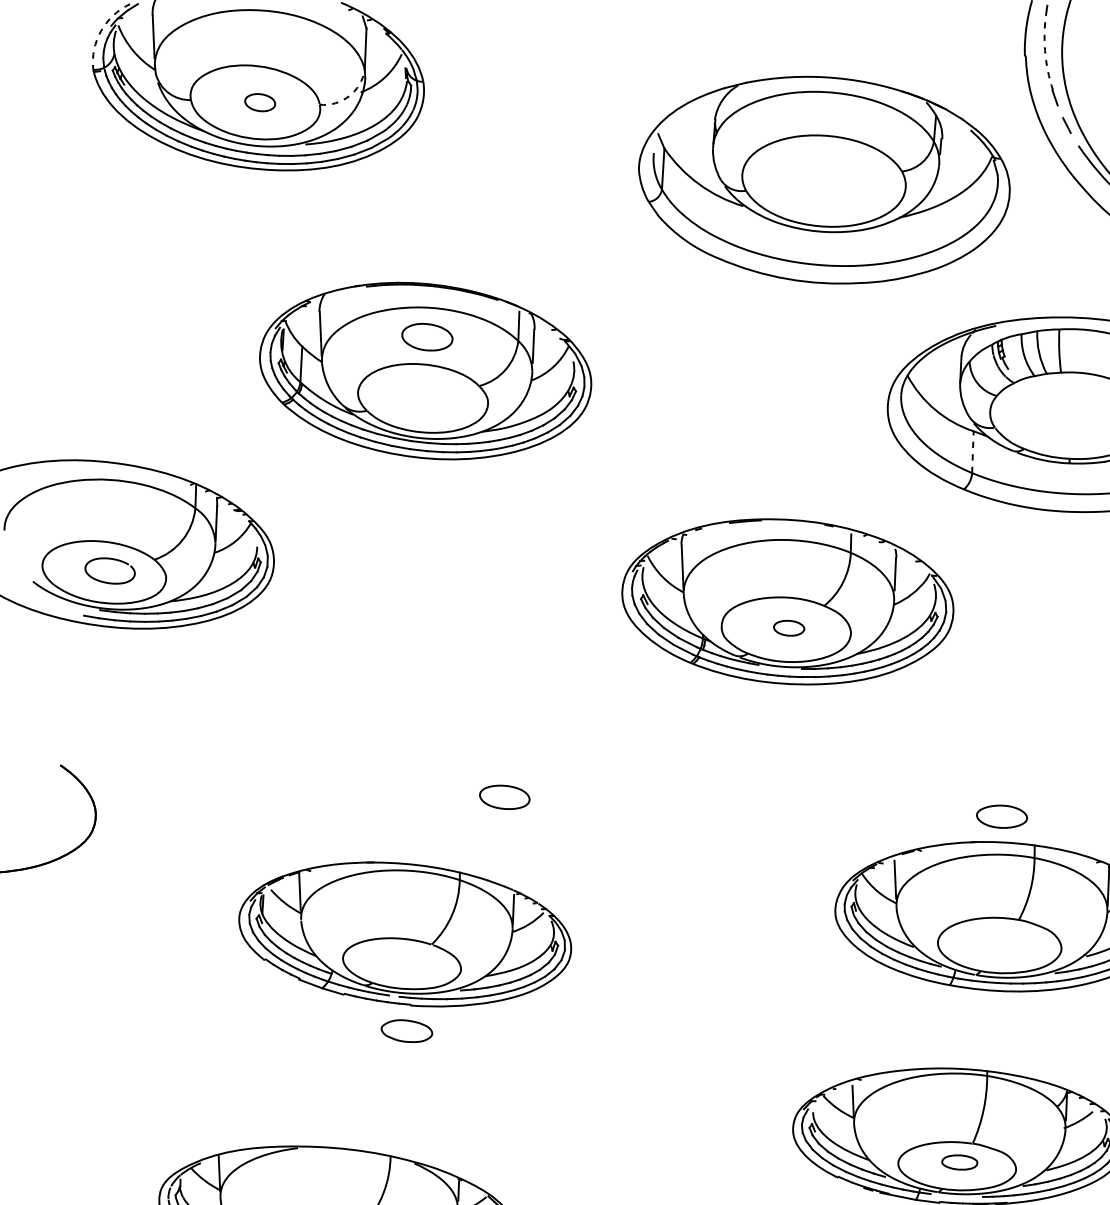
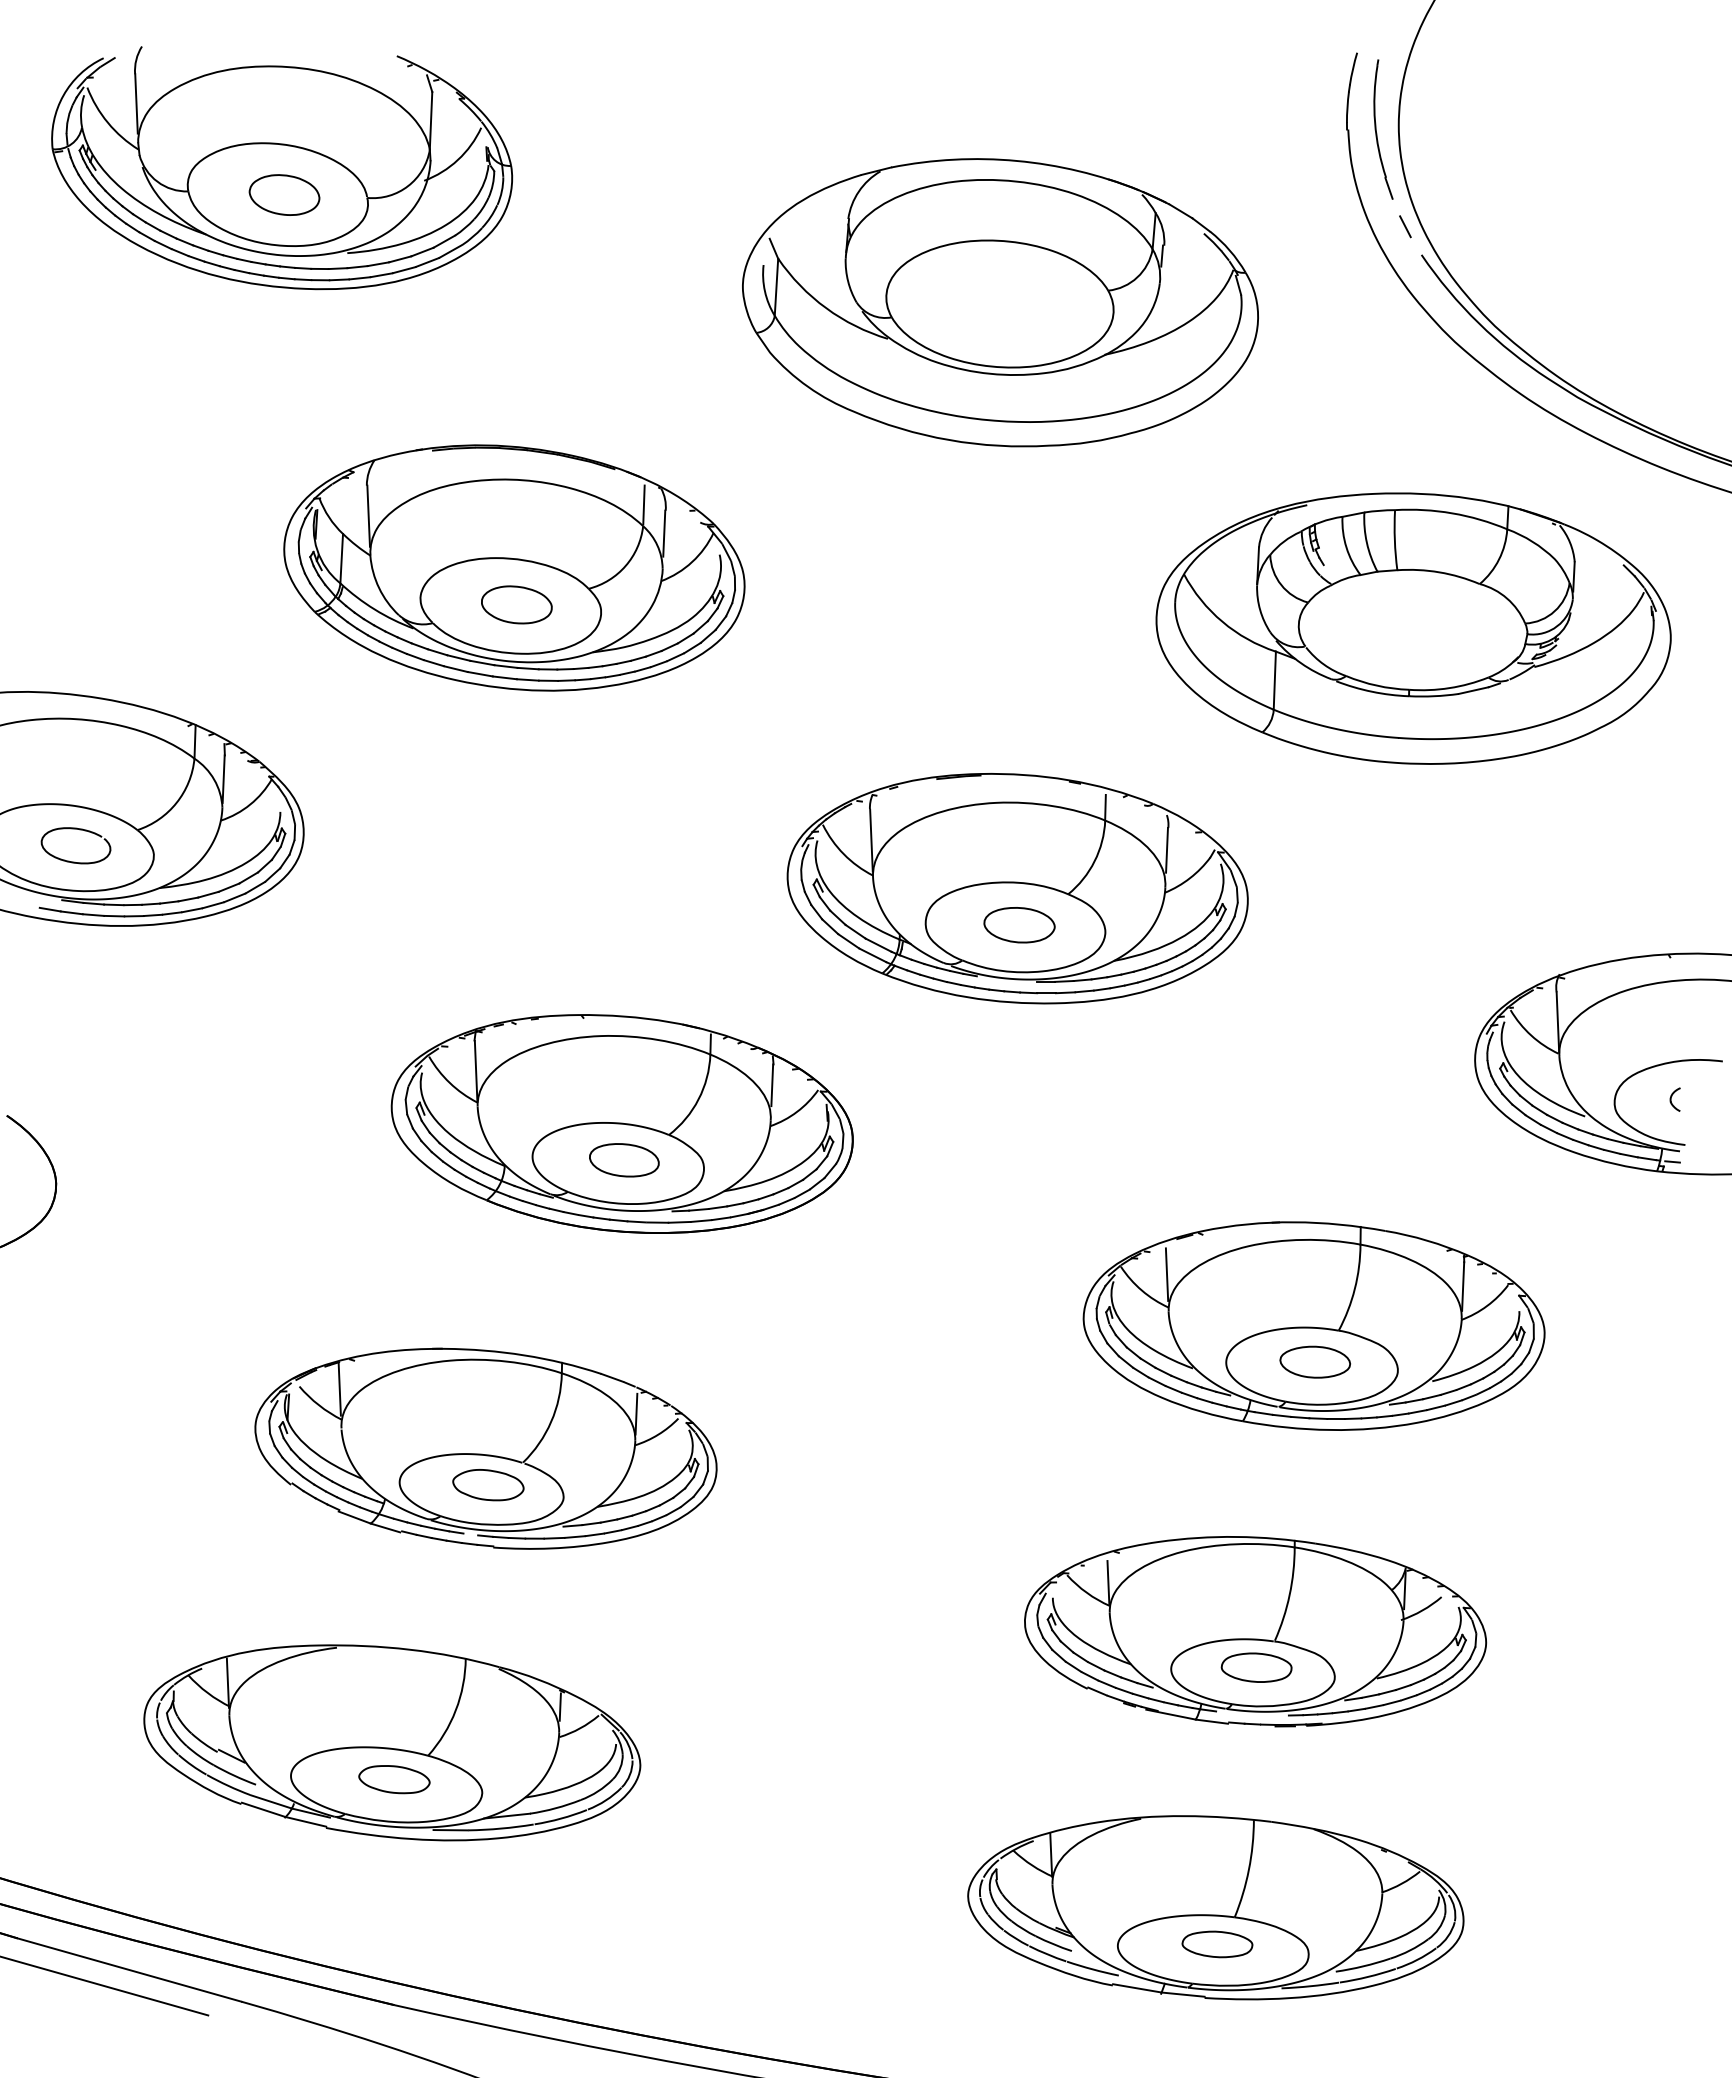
arc: (101, 31) -> (63, 95), dashed -> solid
arc: (1045, 50) -> (1375, 122), dashed -> solid
arc: (349, 96) -> (408, 186), dashed -> solid
part: (260, 102) -> (284, 194), size x1.67
part: (824, 180) -> (1000, 302), moved
part: (427, 336) -> (516, 604), moved
line: (972, 452) -> (1274, 680), dashed -> solid
part: (789, 628) -> (1019, 925), size x1.67
part: (502, 770) -> (621, 1123), added
curve: (1002, 806) -> (1315, 1347), moved
part: (404, 934) -> (485, 1448), moved
part: (959, 1162) -> (1256, 1667), size x1.43

